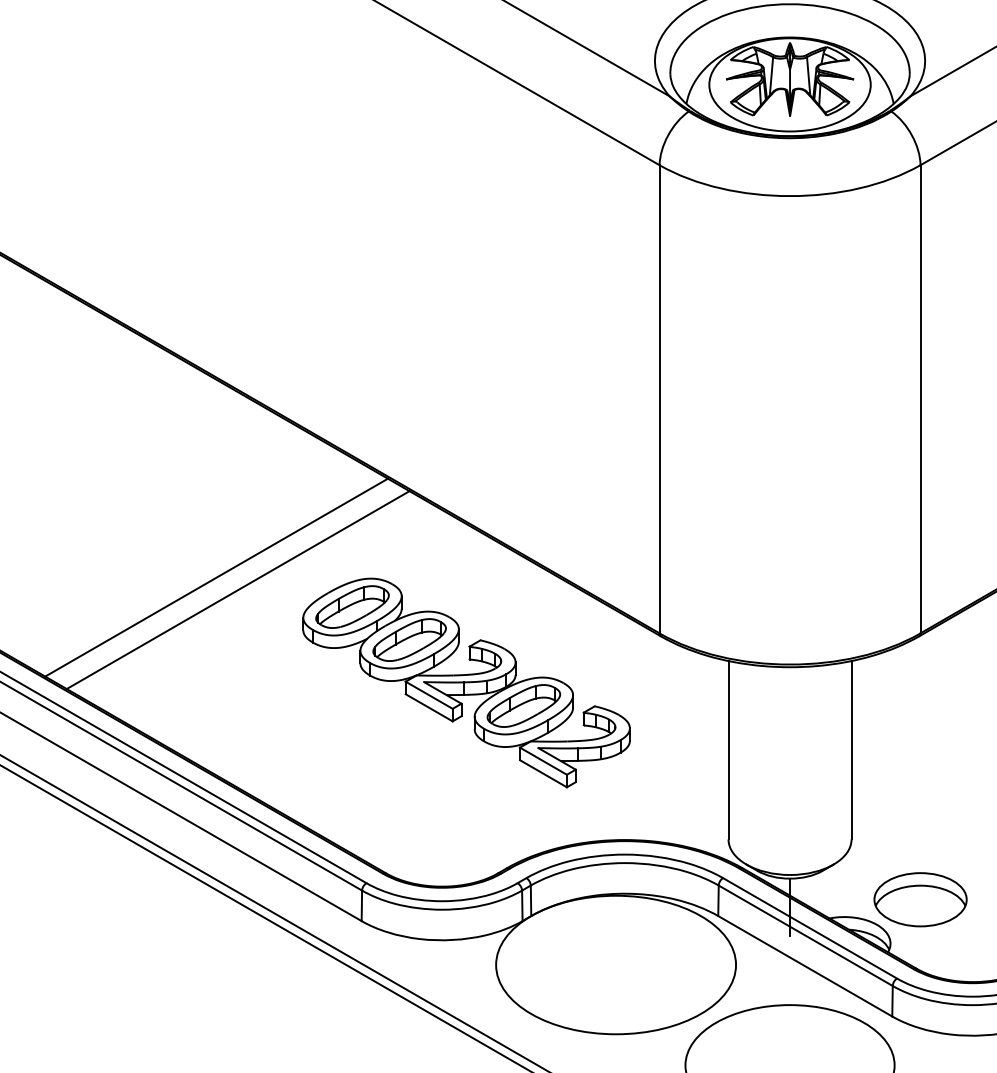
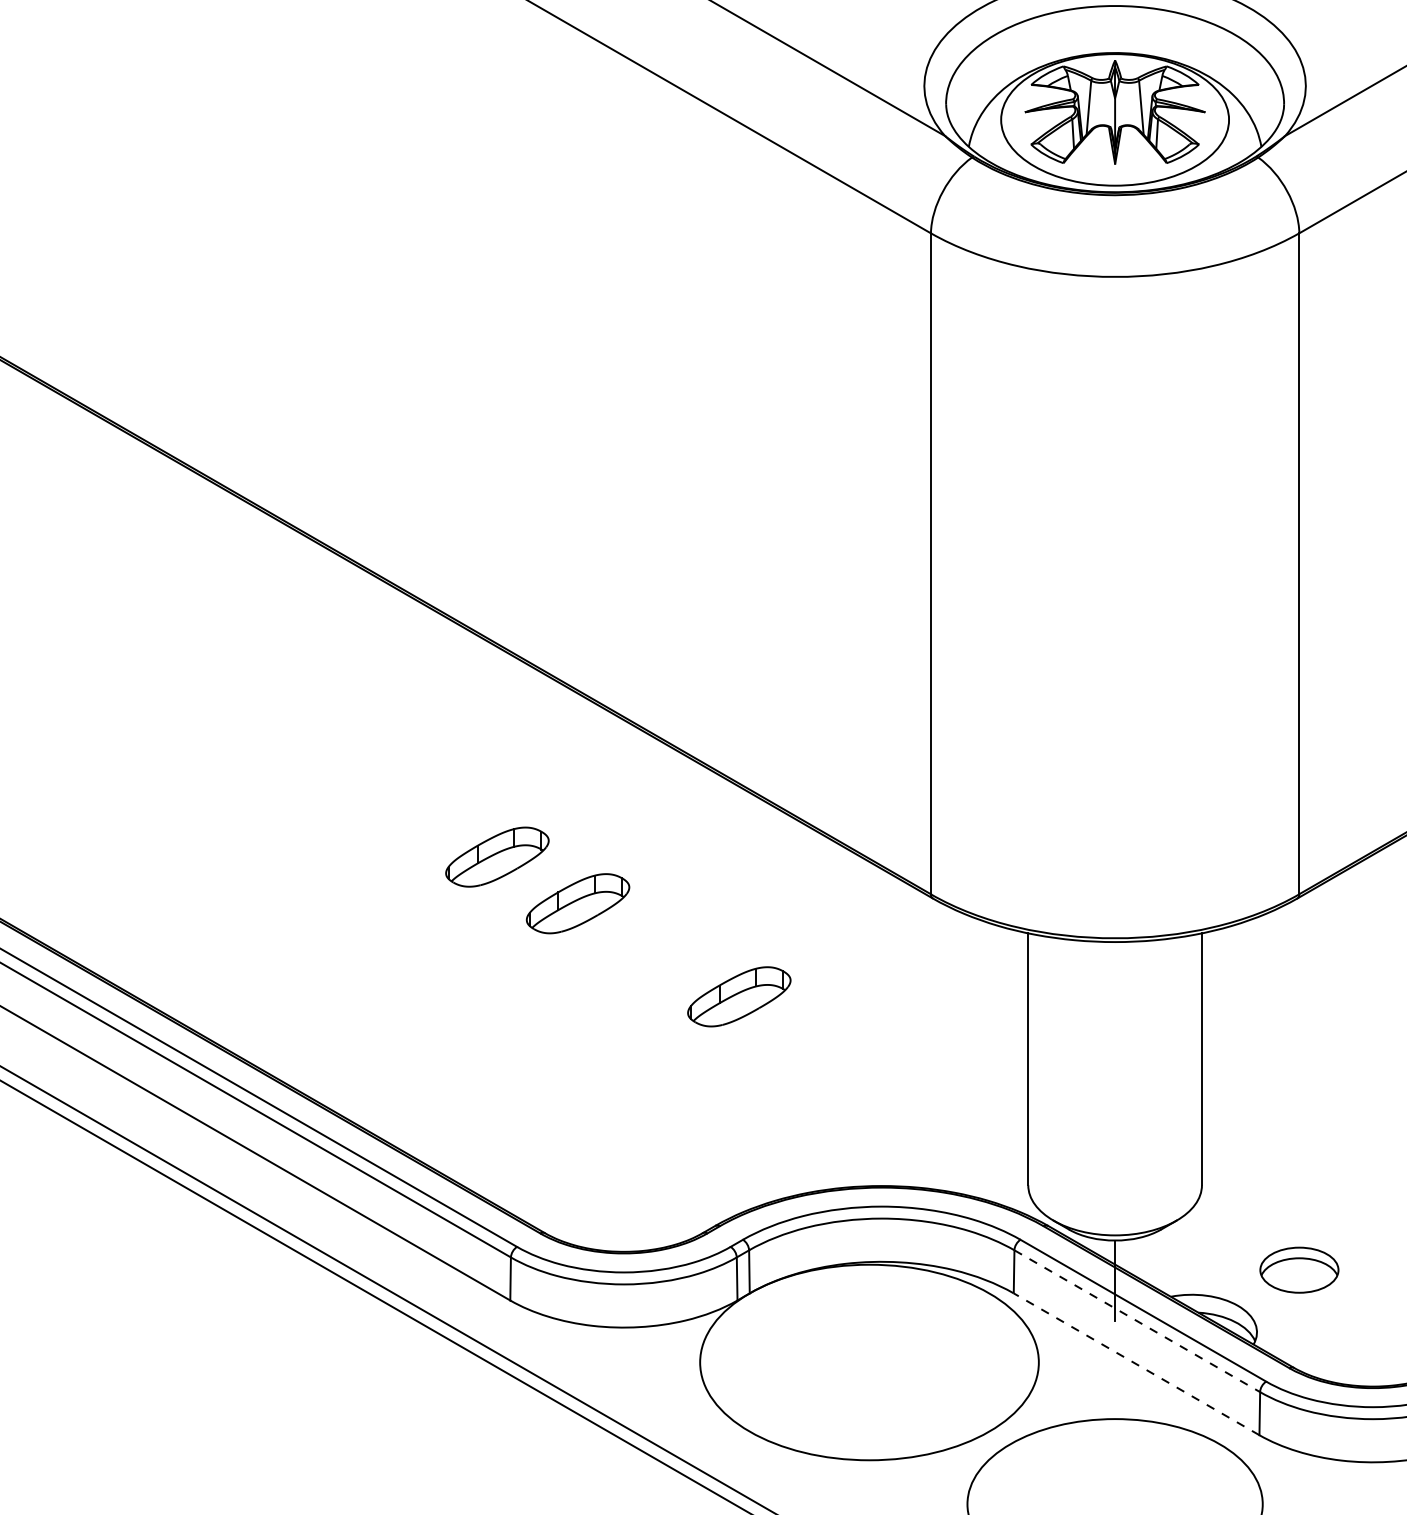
line: (216, 577) -> (305, 815), removed
line: (237, 589) -> (335, 832), removed
part: (466, 683) -> (658, 964), removed
part: (920, 899) -> (1299, 1269), size x0.6
line: (805, 935) -> (1137, 1321), solid -> dashed
line: (805, 966) -> (1136, 1364), solid -> dashed

